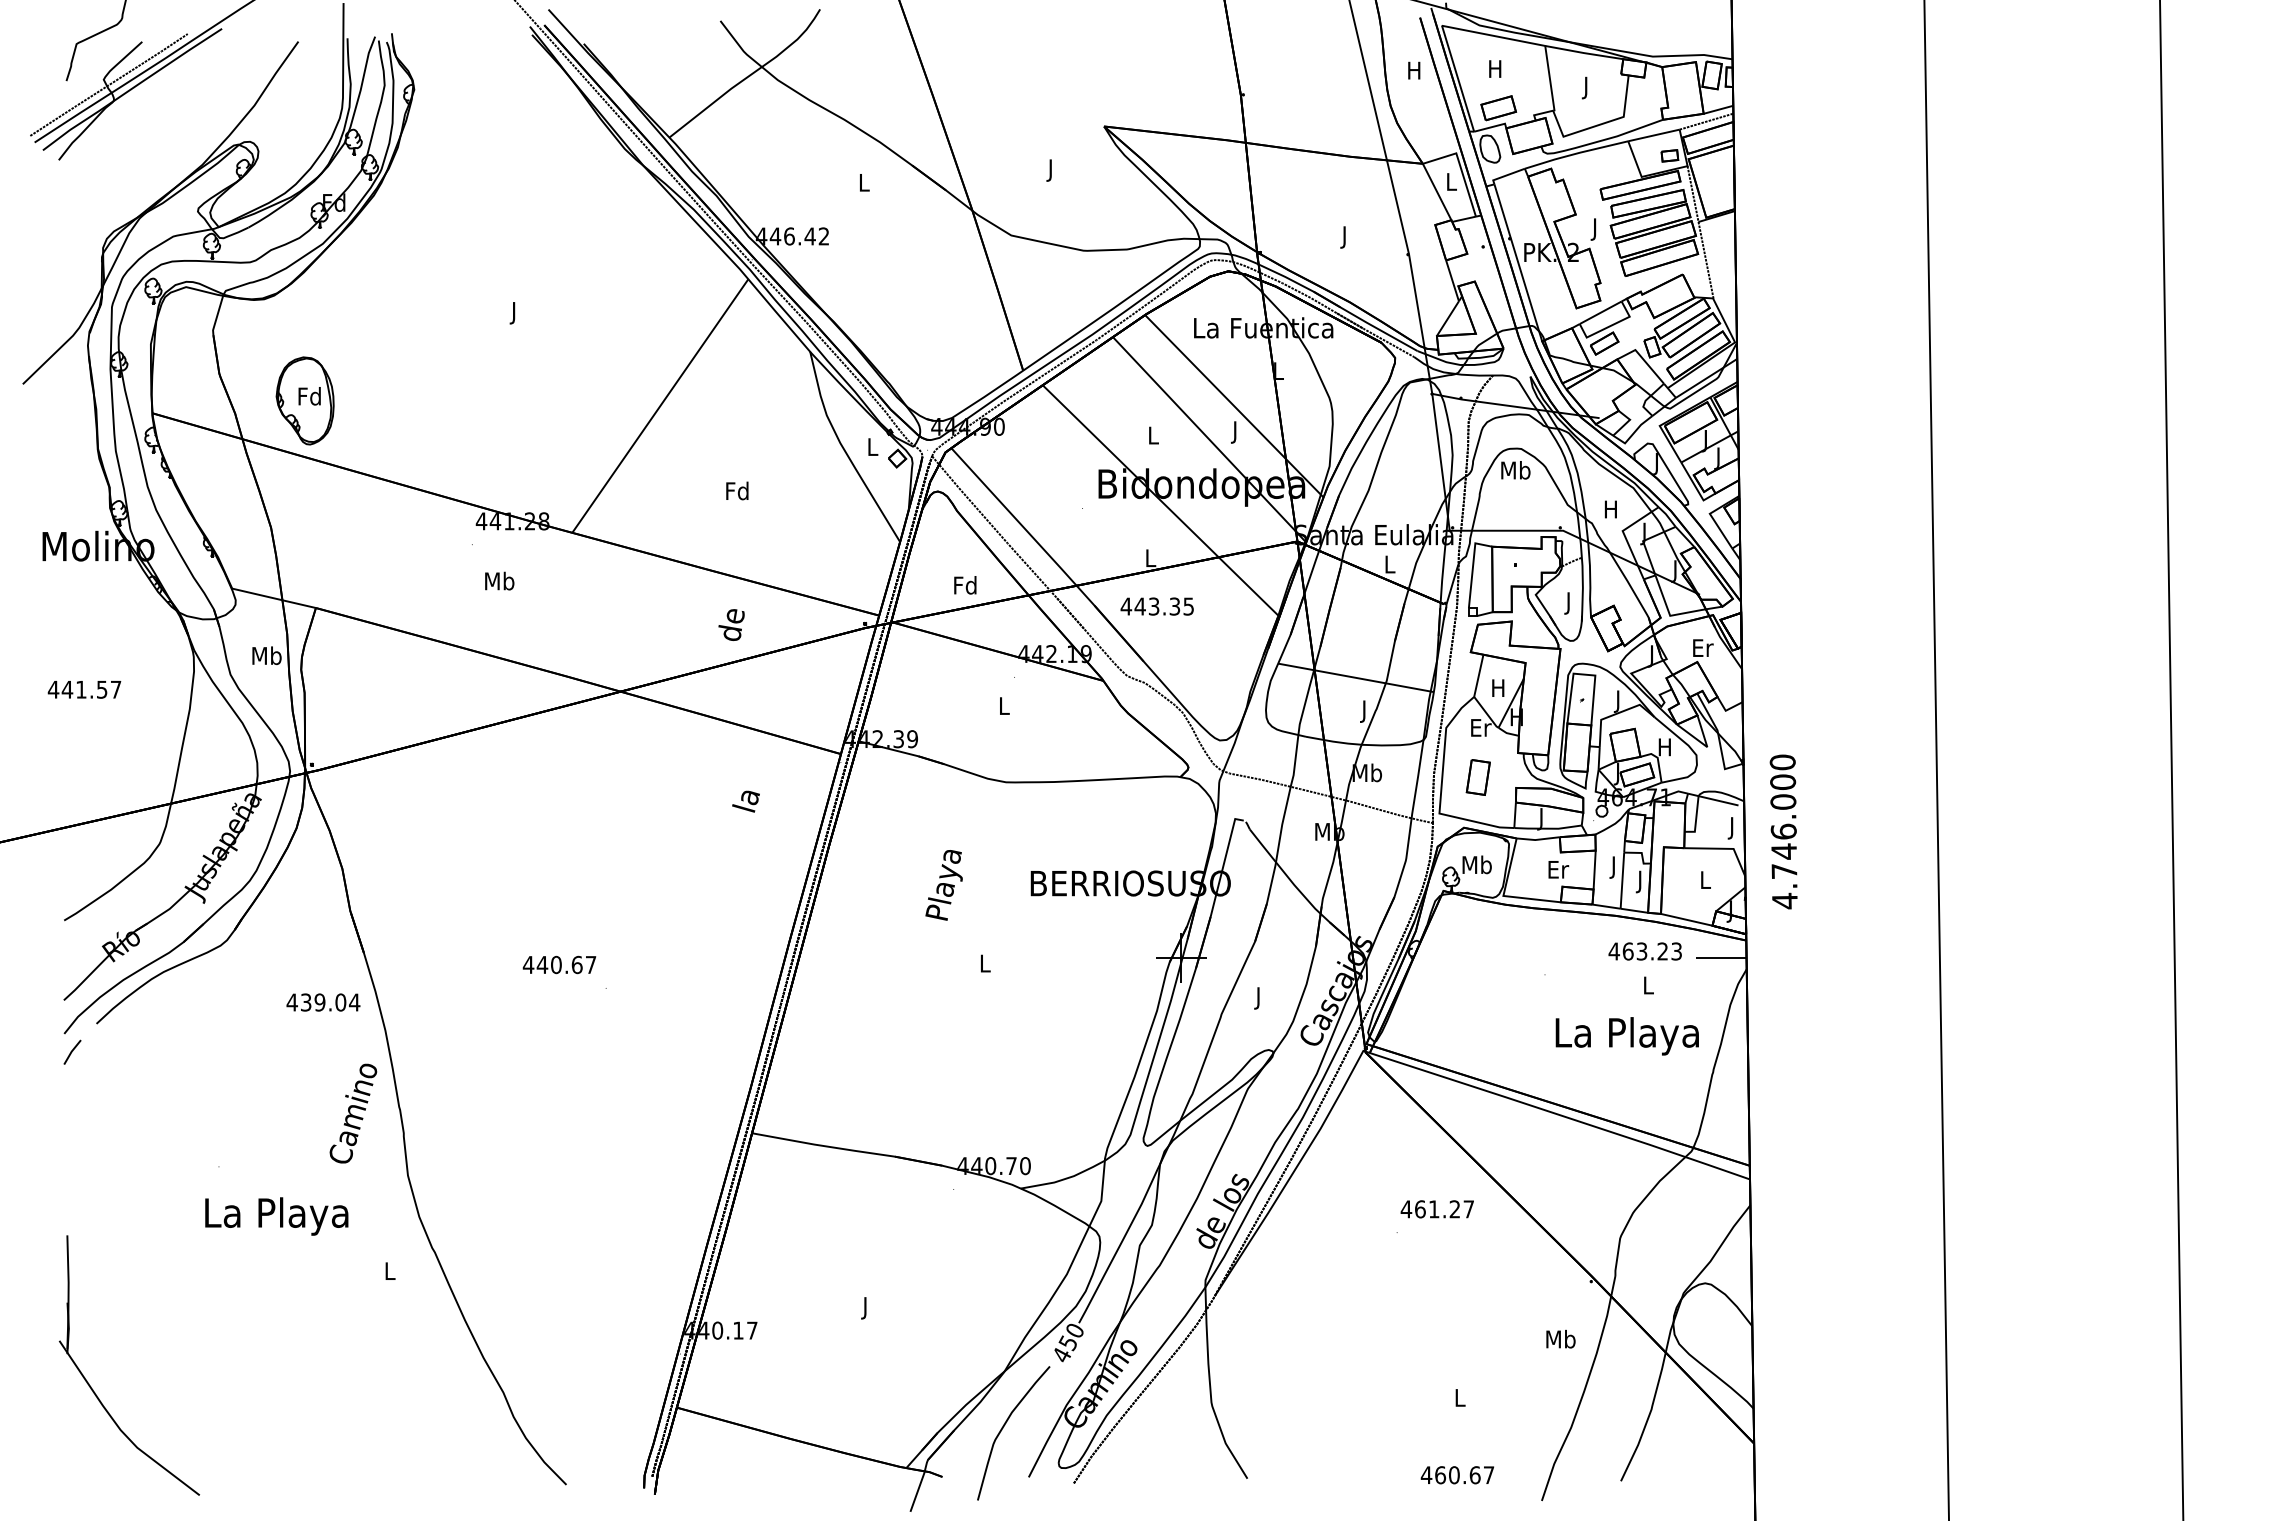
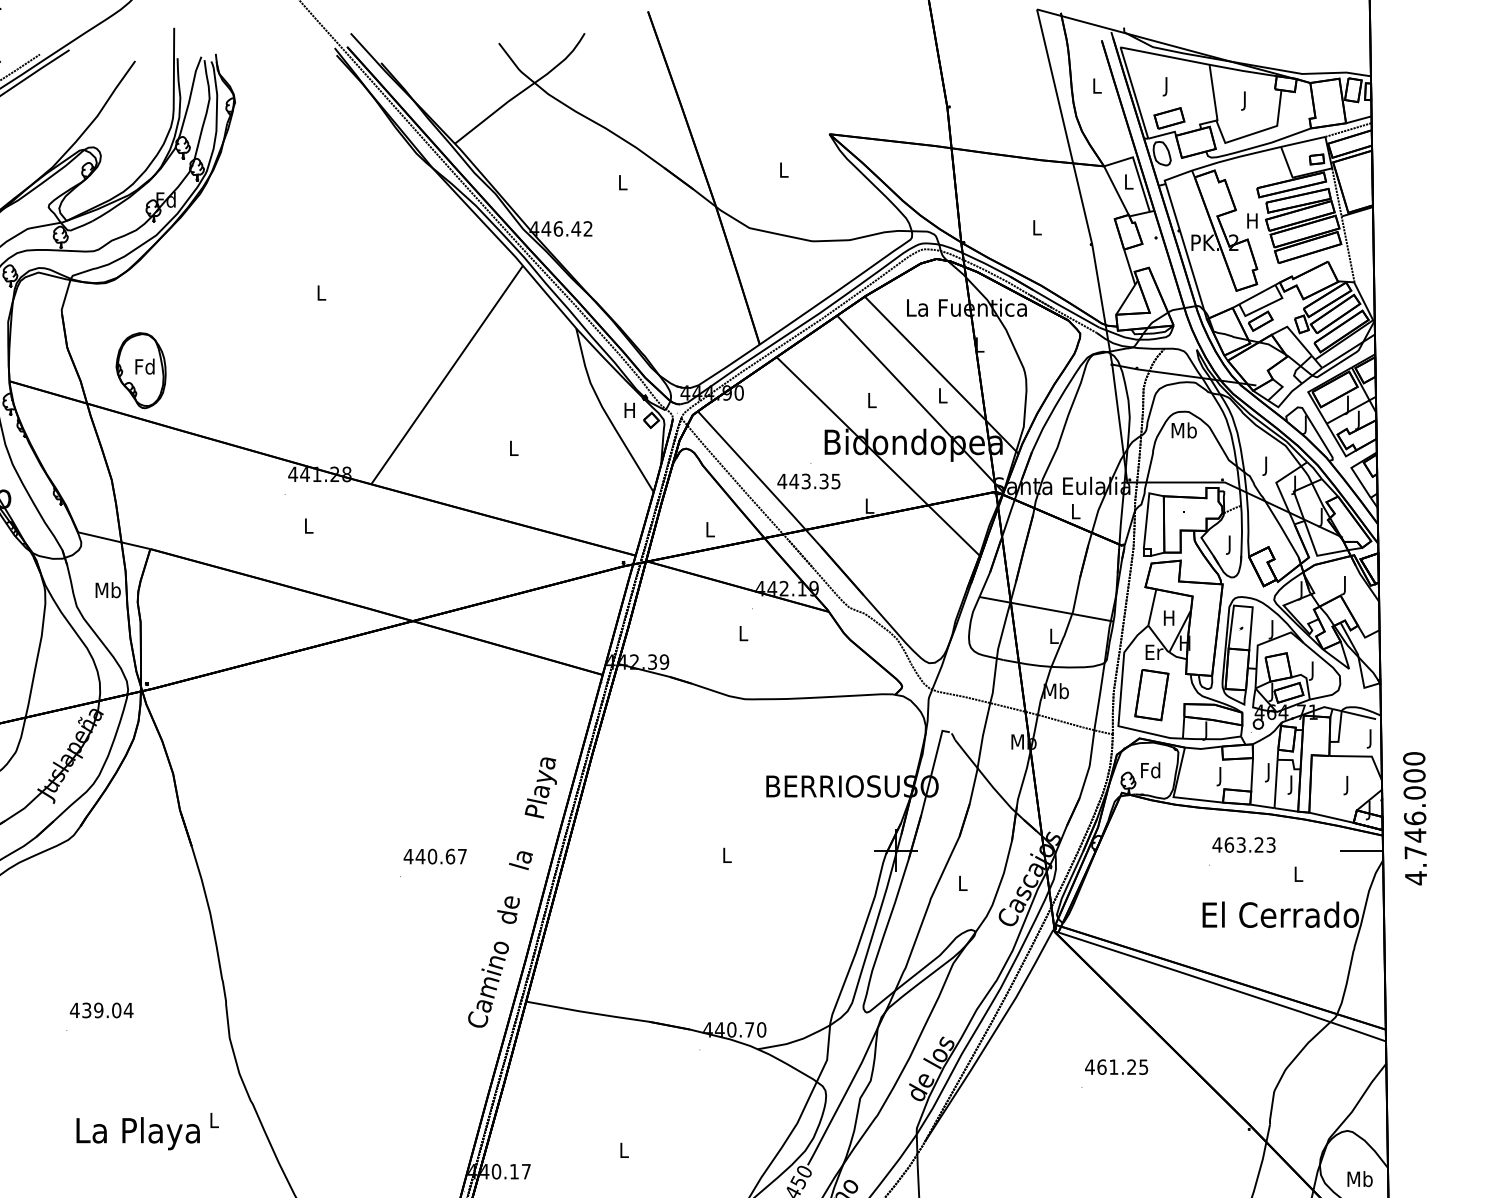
text: (1414, 70) -> (1096, 85), H -> L
text: (1495, 71) -> (1166, 86), H -> J
text: (1051, 170) -> (784, 172), J -> L
text: (1594, 229) -> (1251, 222), J -> H
text: (1345, 237) -> (1037, 229), J -> L
text: (514, 313) -> (321, 295), J -> L
text: (1236, 432) -> (943, 397), J -> L
text: (872, 446) -> (629, 409), L -> H
text: (737, 490) -> (513, 447), Fd -> L
text: (1610, 511) -> (1265, 465), H -> J
text: (499, 580) -> (308, 525), Mb -> L
text: (965, 585) -> (710, 529), Fd -> L
text: (1156, 606) -> (808, 481), moved
text: (731, 624) -> (508, 909), moved
text: (1703, 650) -> (1345, 585), Er -> J
text: (1365, 711) -> (1054, 638), J -> L
text: (1664, 749) -> (1312, 670), H -> J
part: (1478, 777) -> (1152, 695), size x1.67
text: (745, 801) -> (520, 860), moved
text: (1783, 831) -> (1414, 818), moved
text: (1476, 864) -> (1150, 770), Mb -> Fd
text: (1558, 872) -> (1220, 776), Er -> J
text: (1705, 882) -> (1347, 785), L -> J
text: (943, 885) -> (540, 788), moved
text: (1644, 951) -> (1243, 845), moved
text: (559, 964) -> (435, 856), moved
text: (1259, 998) -> (963, 885), J -> L
text: (323, 1002) -> (101, 1010), moved
text: (1627, 1036) -> (1280, 918), La Playa -> El Cerrado
text: (353, 1113) -> (488, 984), moved
text: (1468, 1209) -> (1143, 1067), 461.27 -> 461.25
text: (276, 1216) -> (137, 1133), moved
text: (866, 1308) -> (624, 1152), J -> L
text: (1560, 1338) -> (1359, 1178), moved

